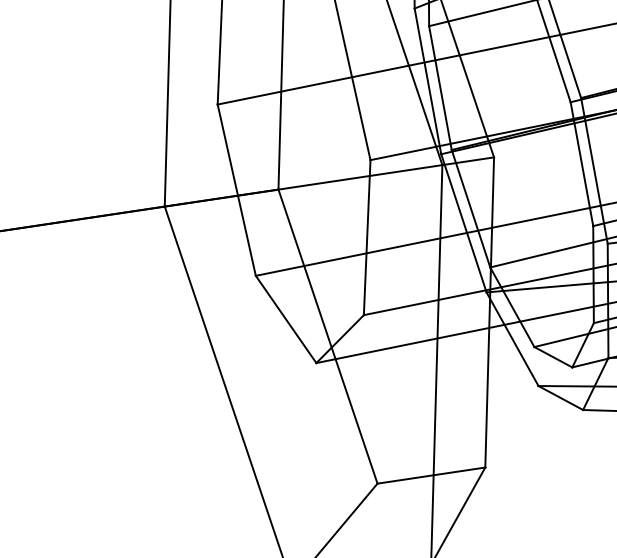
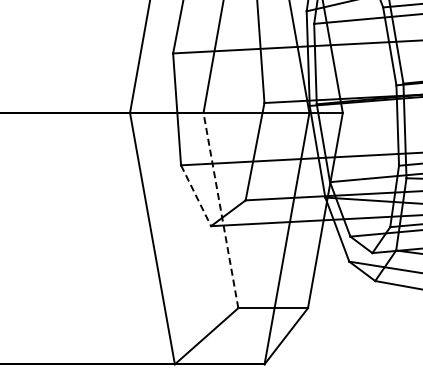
line: (286, 318) -> (196, 195), solid -> dashed
line: (327, 336) -> (220, 210), solid -> dashed

